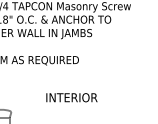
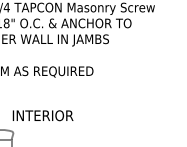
text: (71, 97) -> (42, 115), moved

